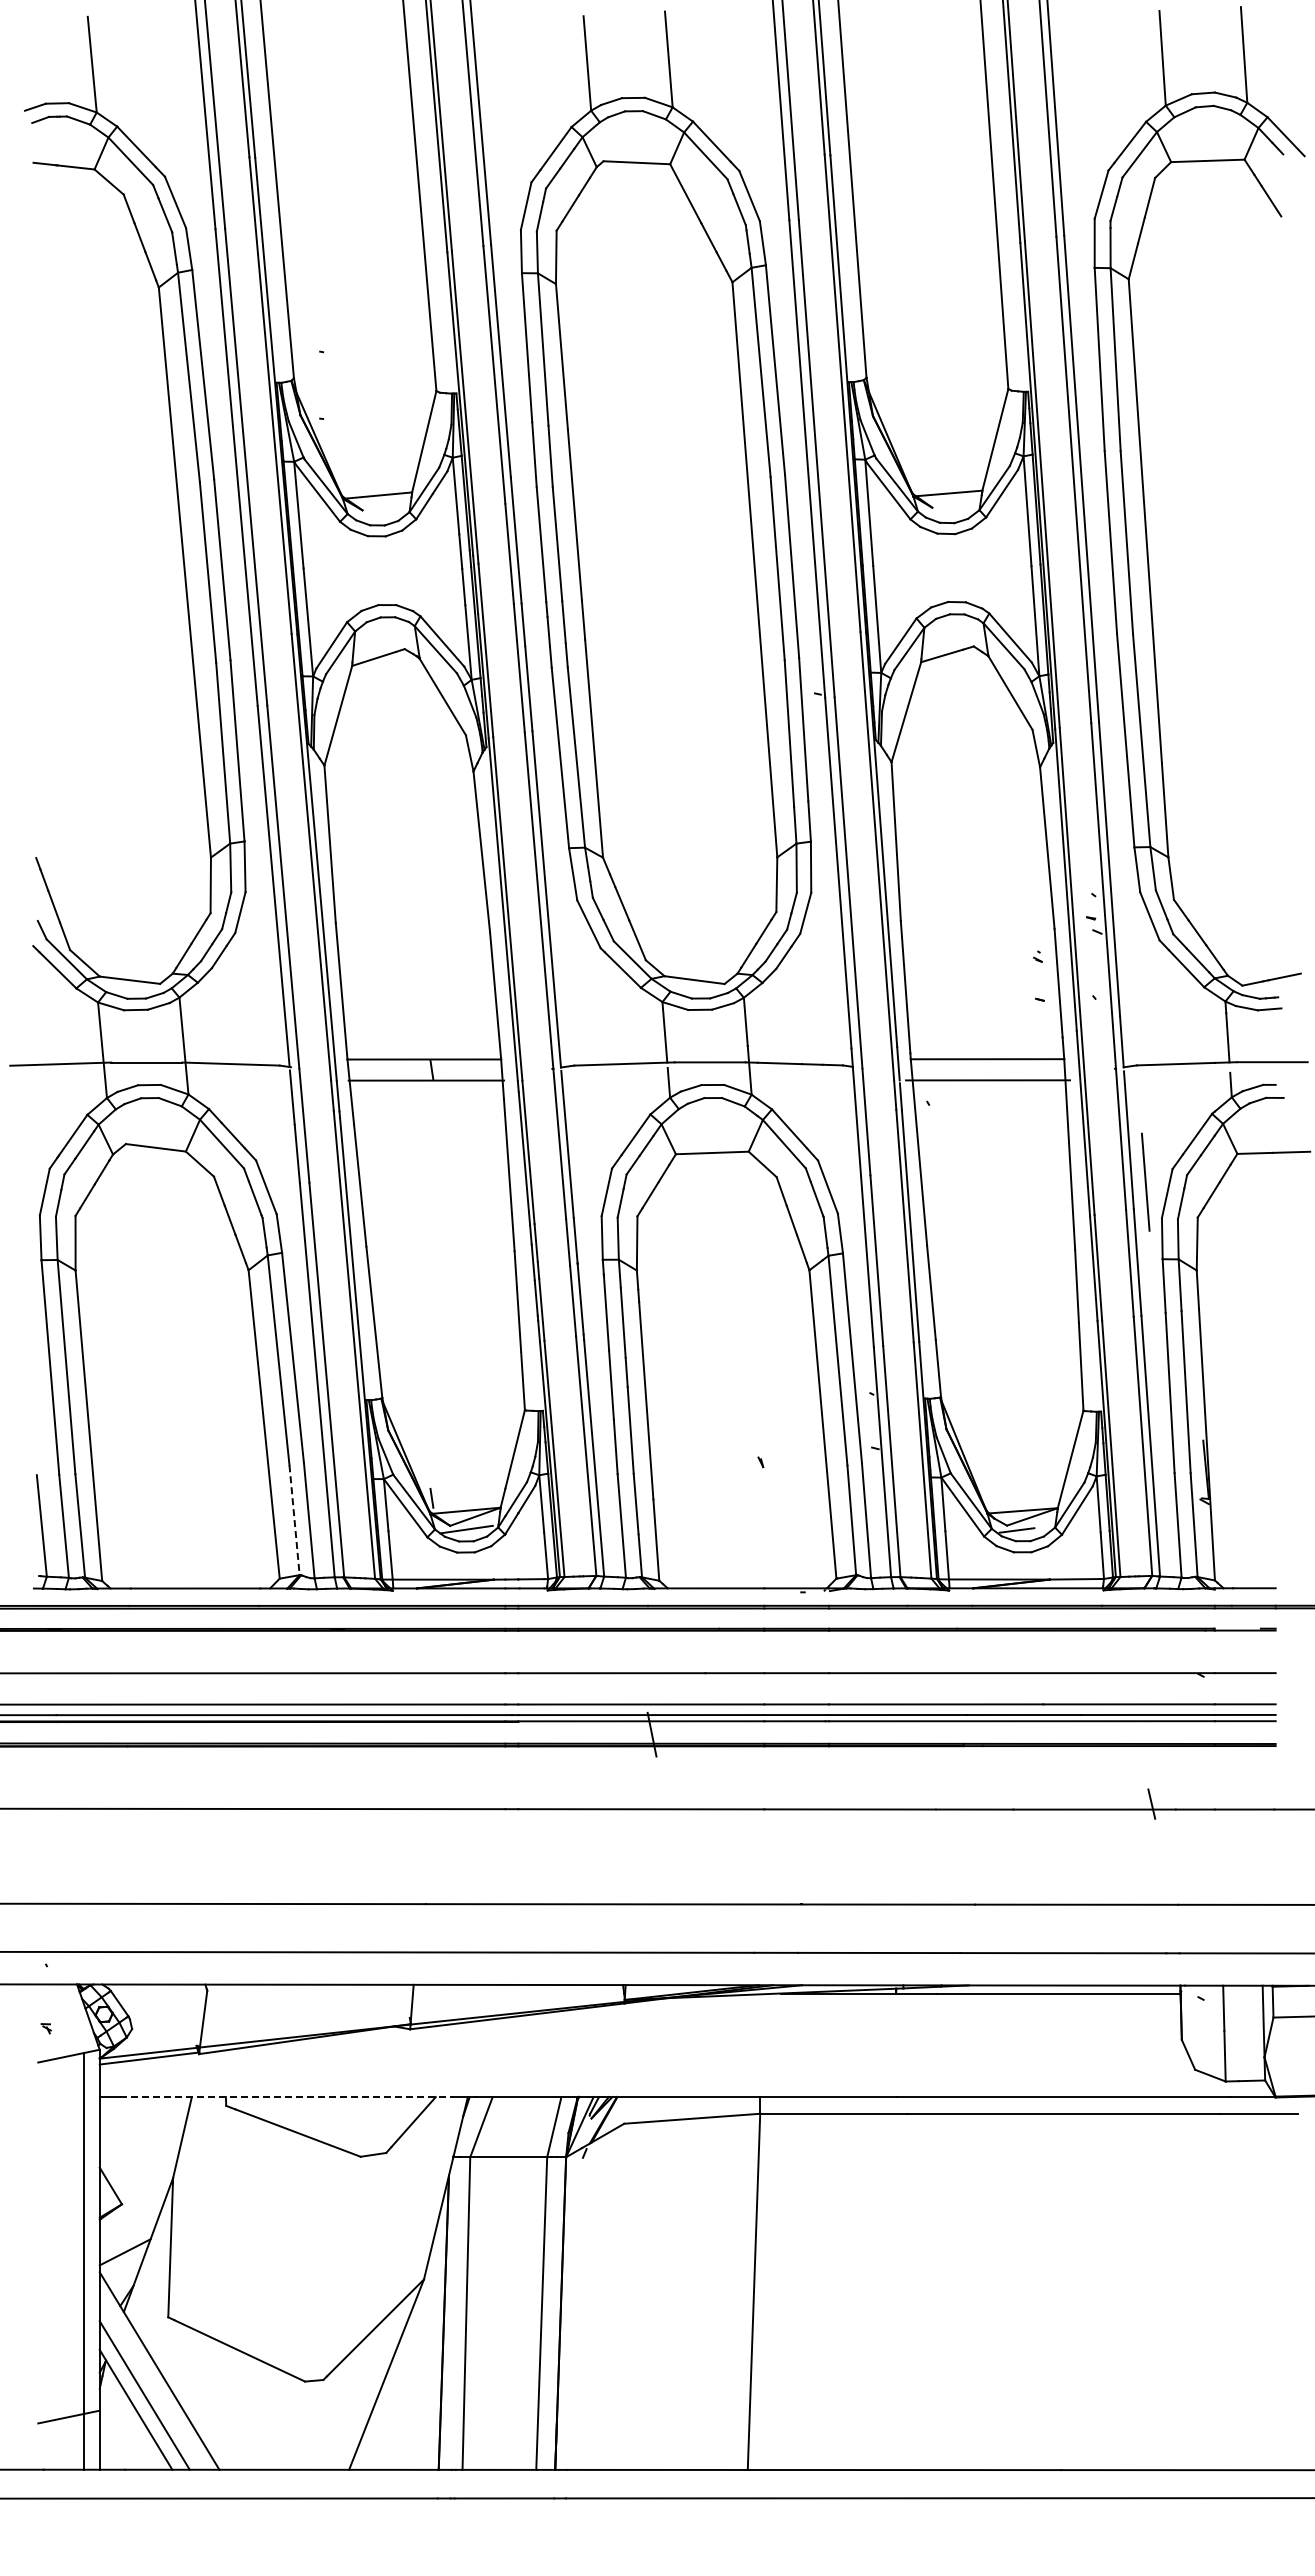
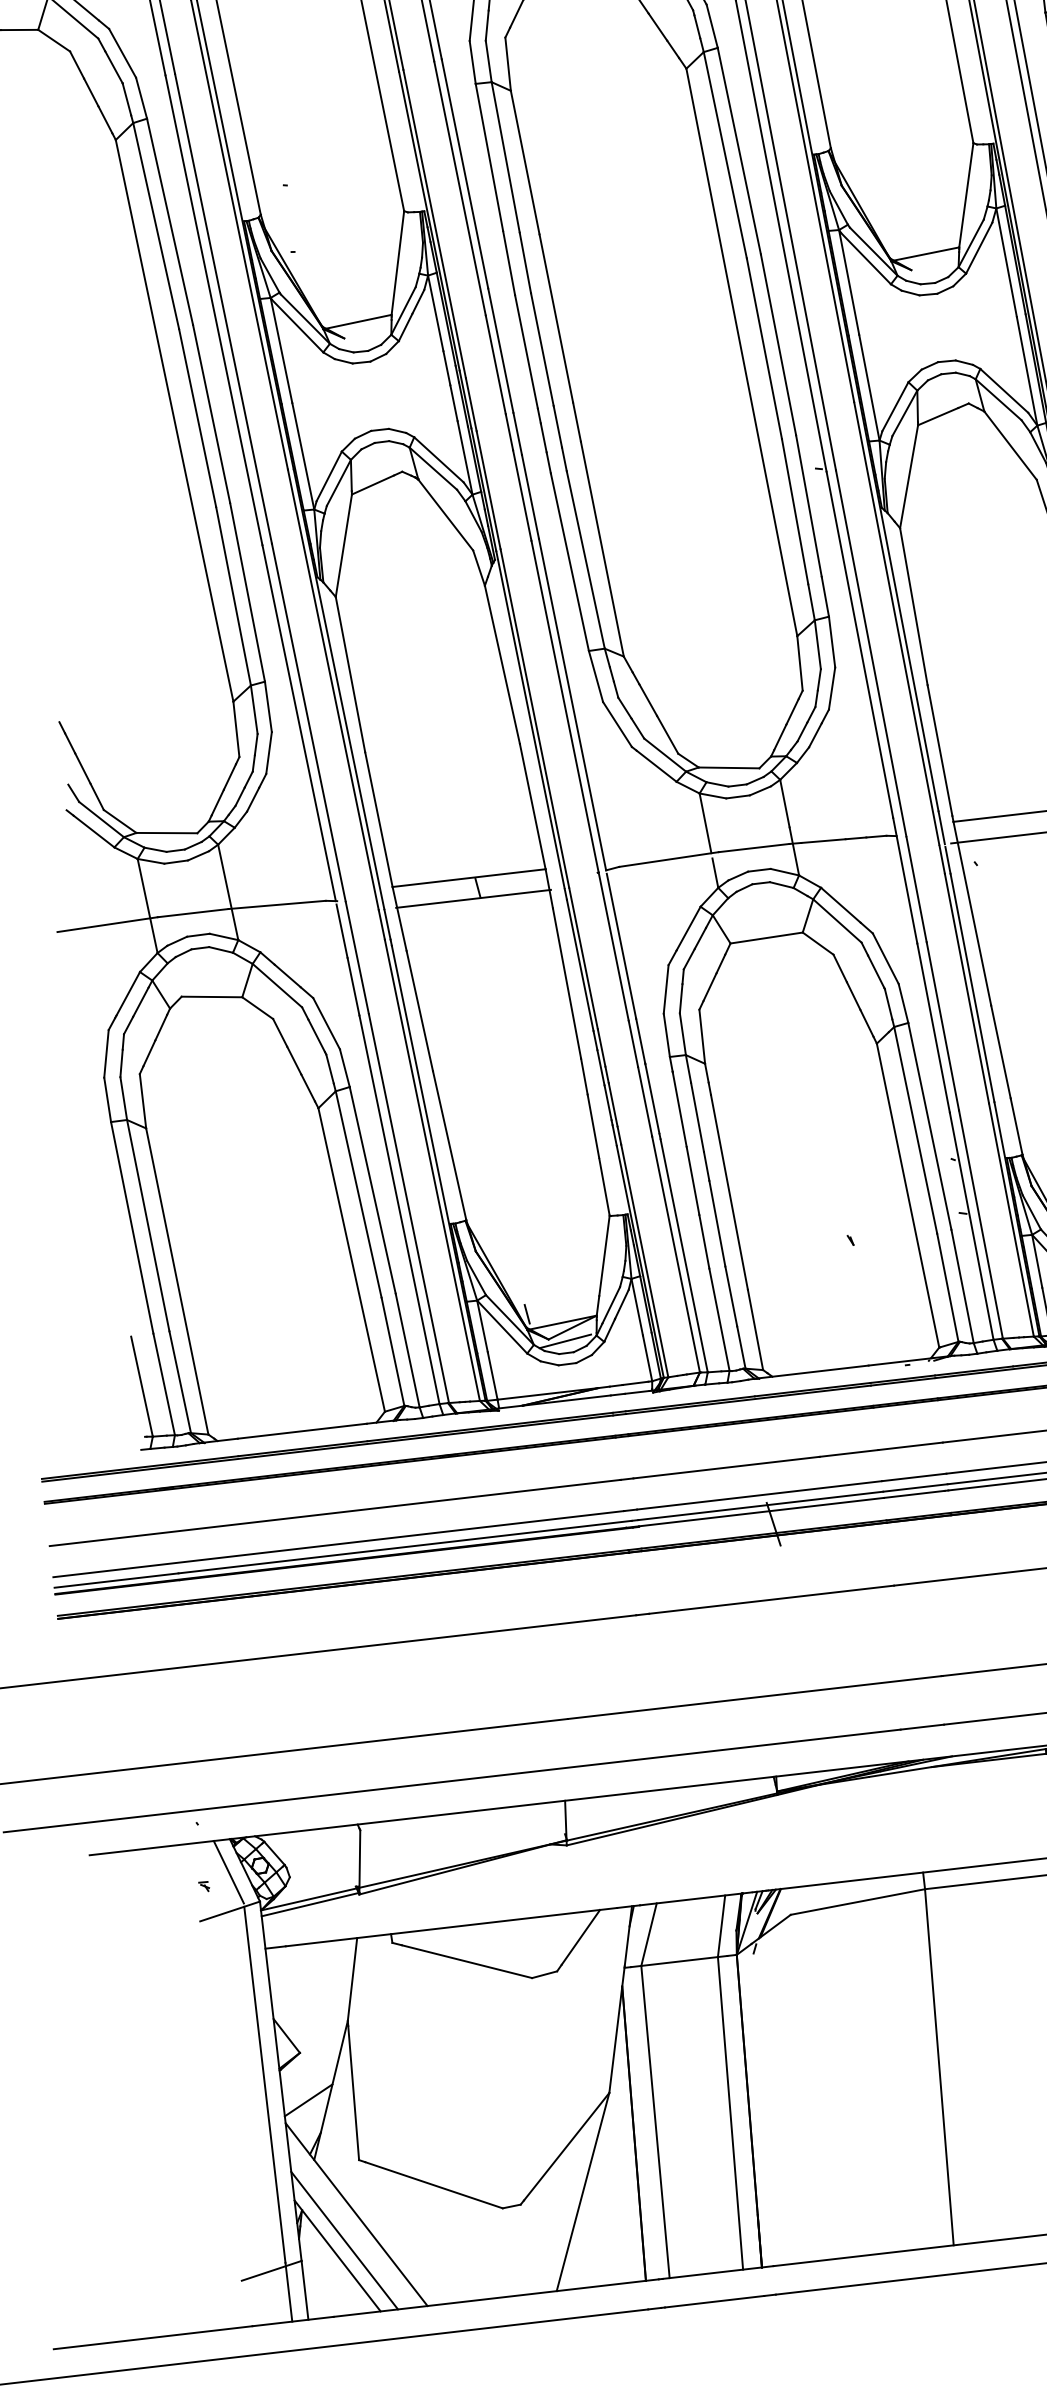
line: (294, 1520) -> (392, 1352), dashed -> solid
line: (71, 2016) -> (228, 1871), added
line: (287, 2097) -> (452, 1927), dashed -> solid

